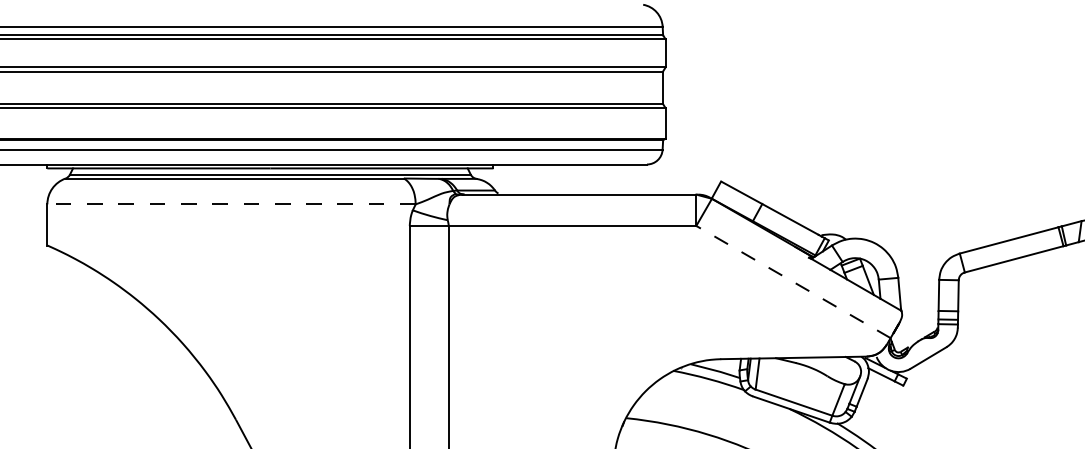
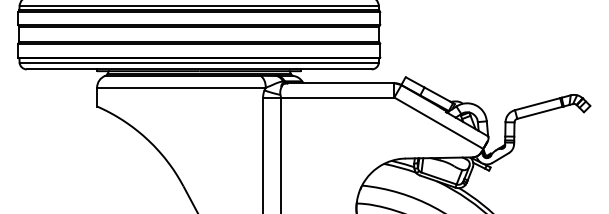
line: (229, 203) -> (180, 87), dashed -> solid
line: (792, 280) -> (438, 122), dashed -> solid

